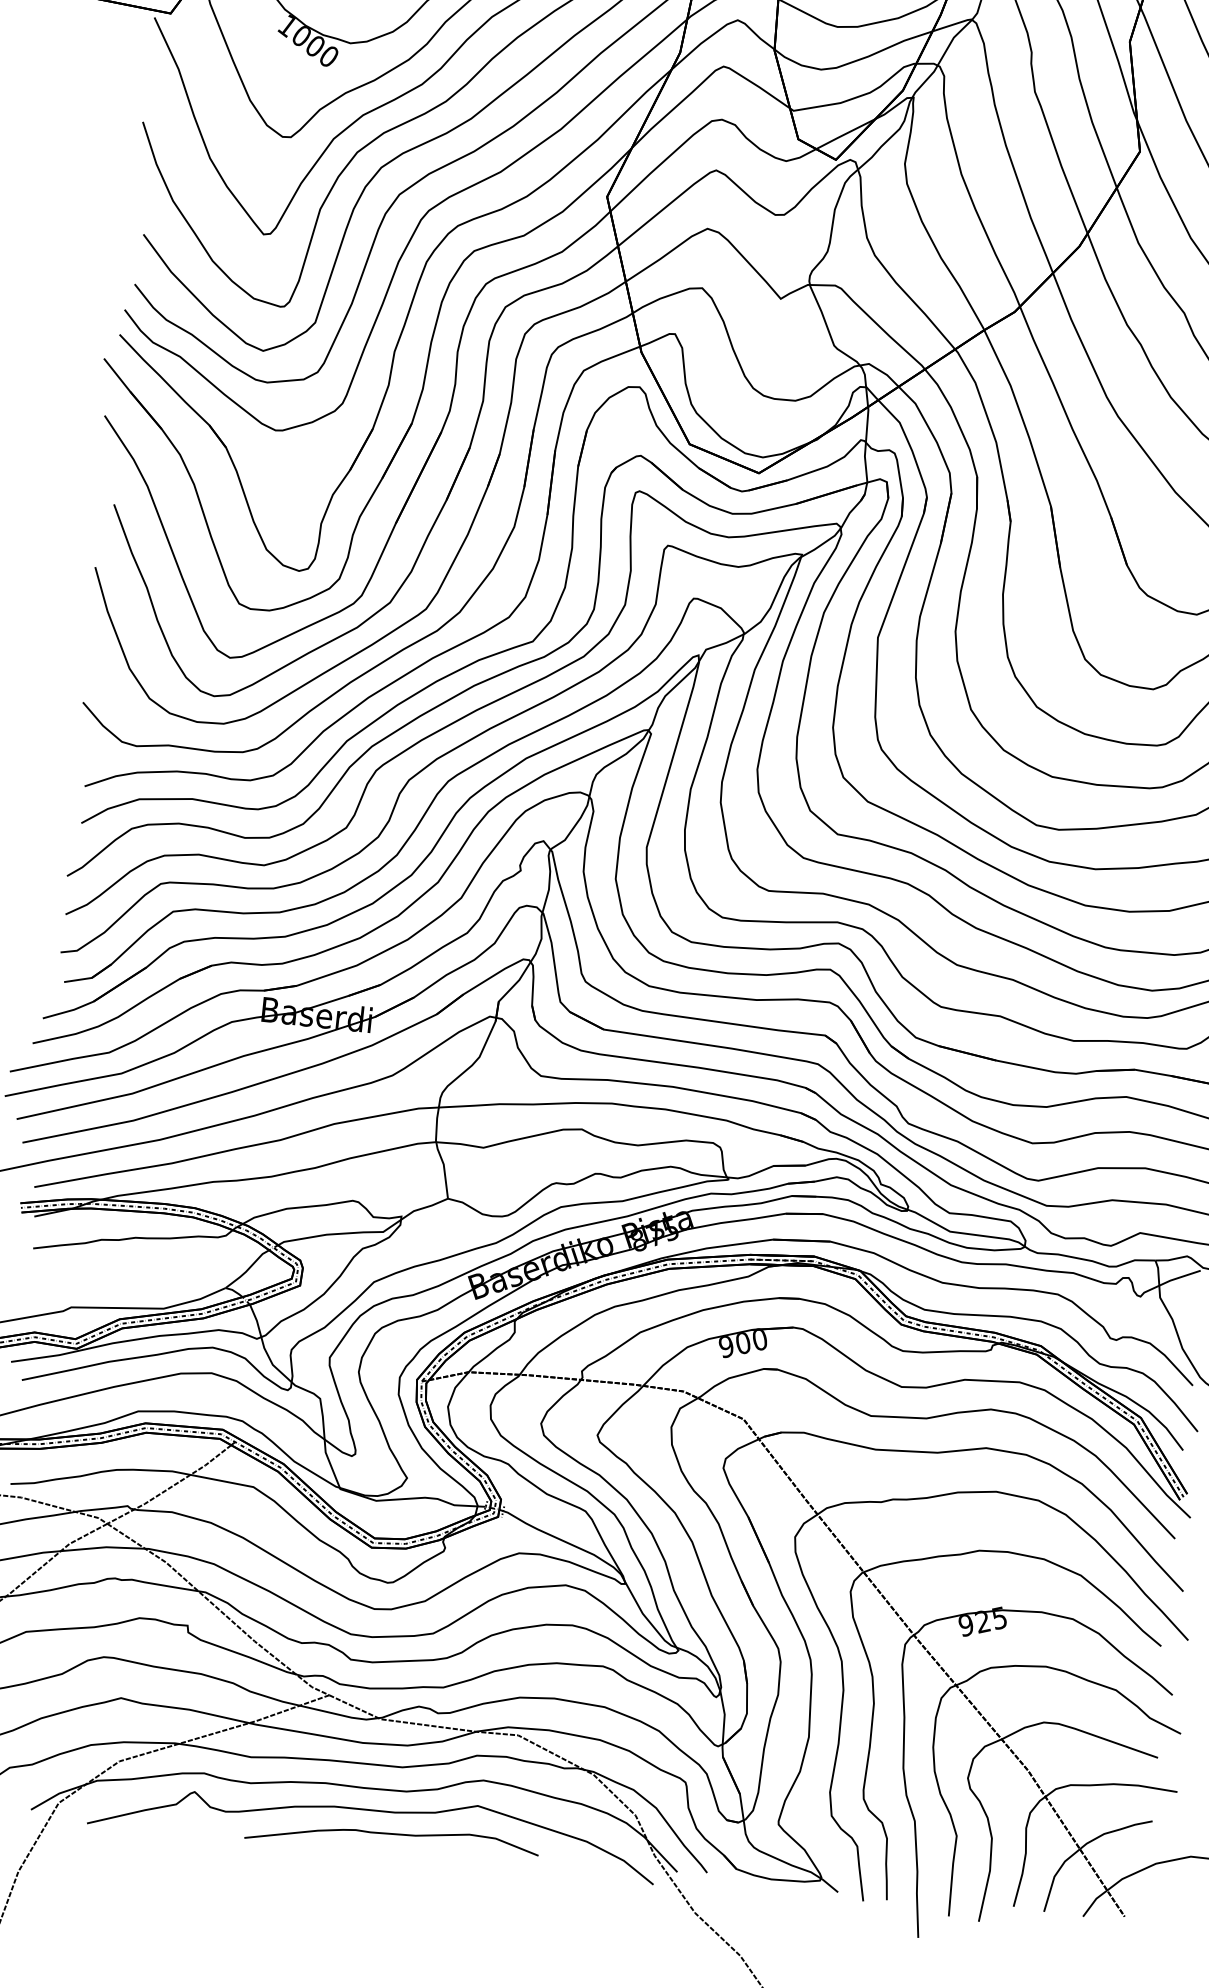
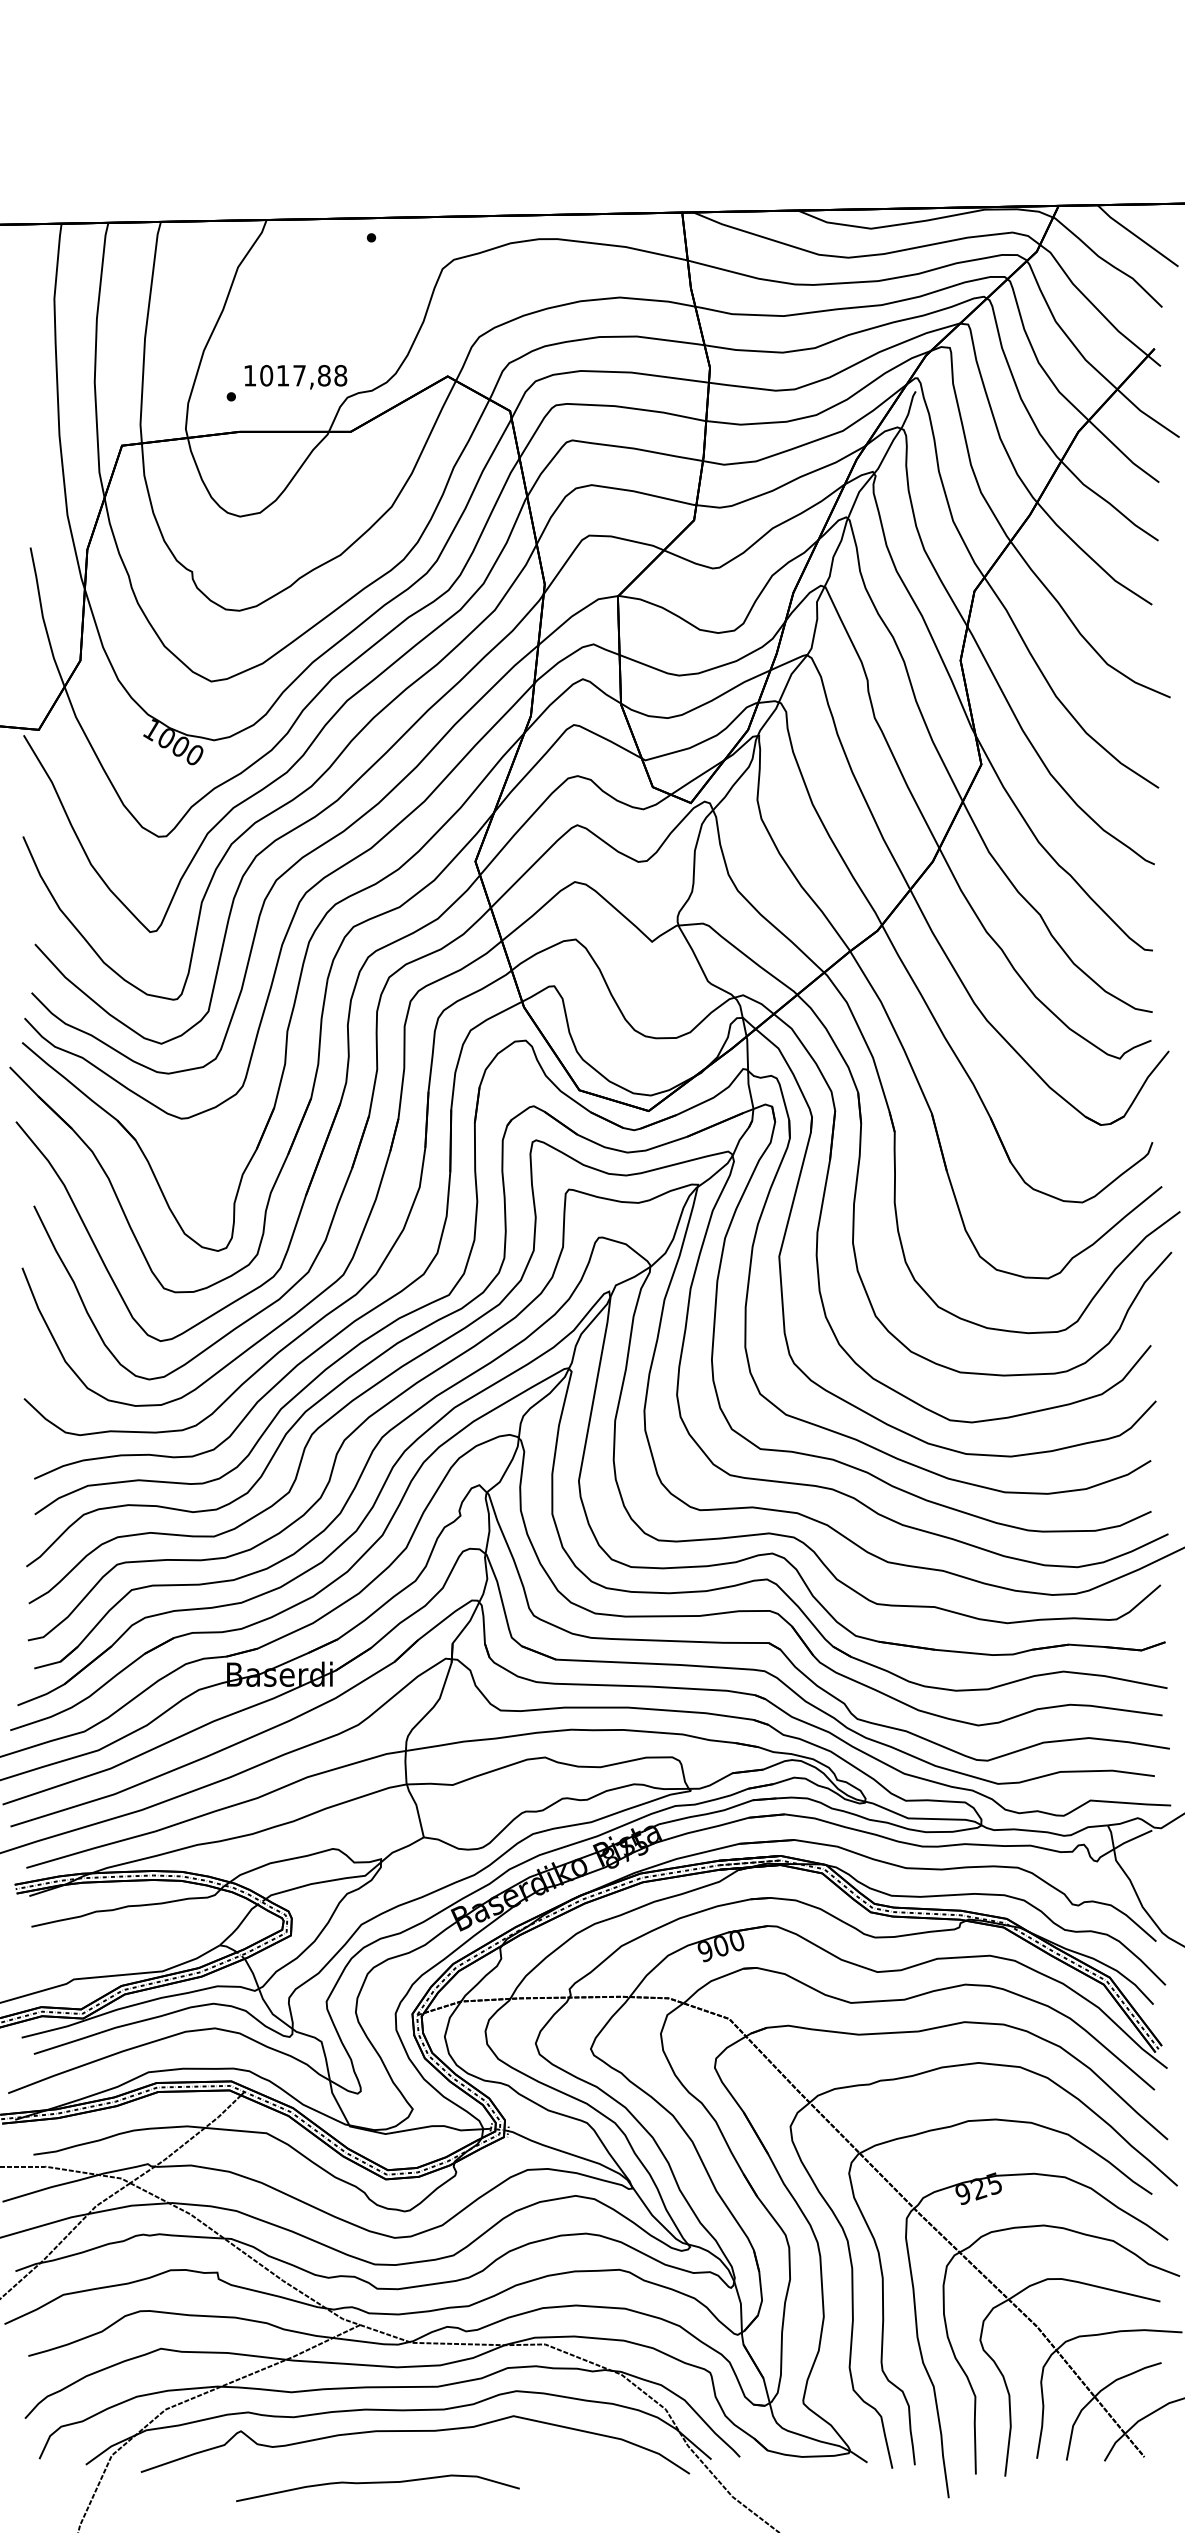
curve: (392, 1834) -> (377, 2483), moved

